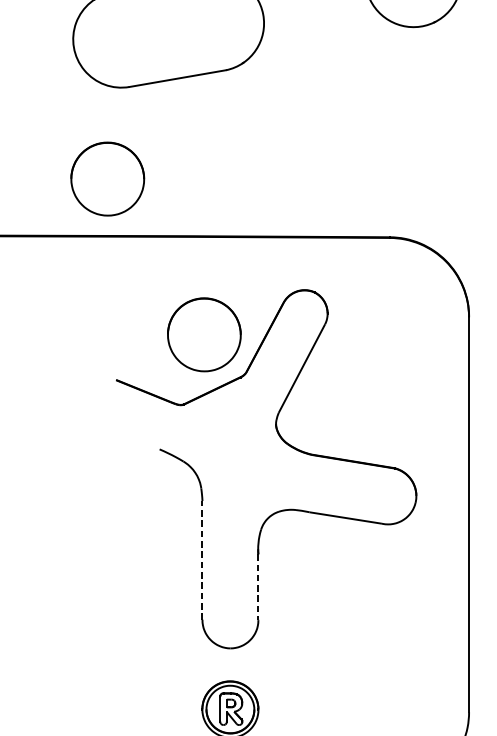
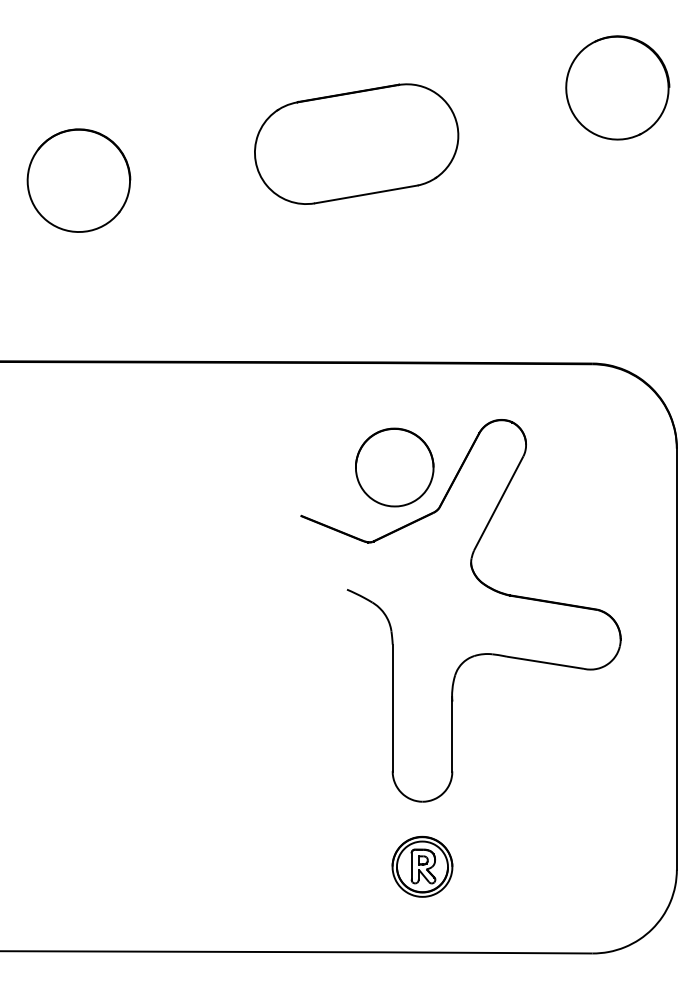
part: (107, 179) -> (291, 301), removed
line: (202, 559) -> (392, 707), dashed -> solid
line: (258, 587) -> (452, 736), dashed -> solid

